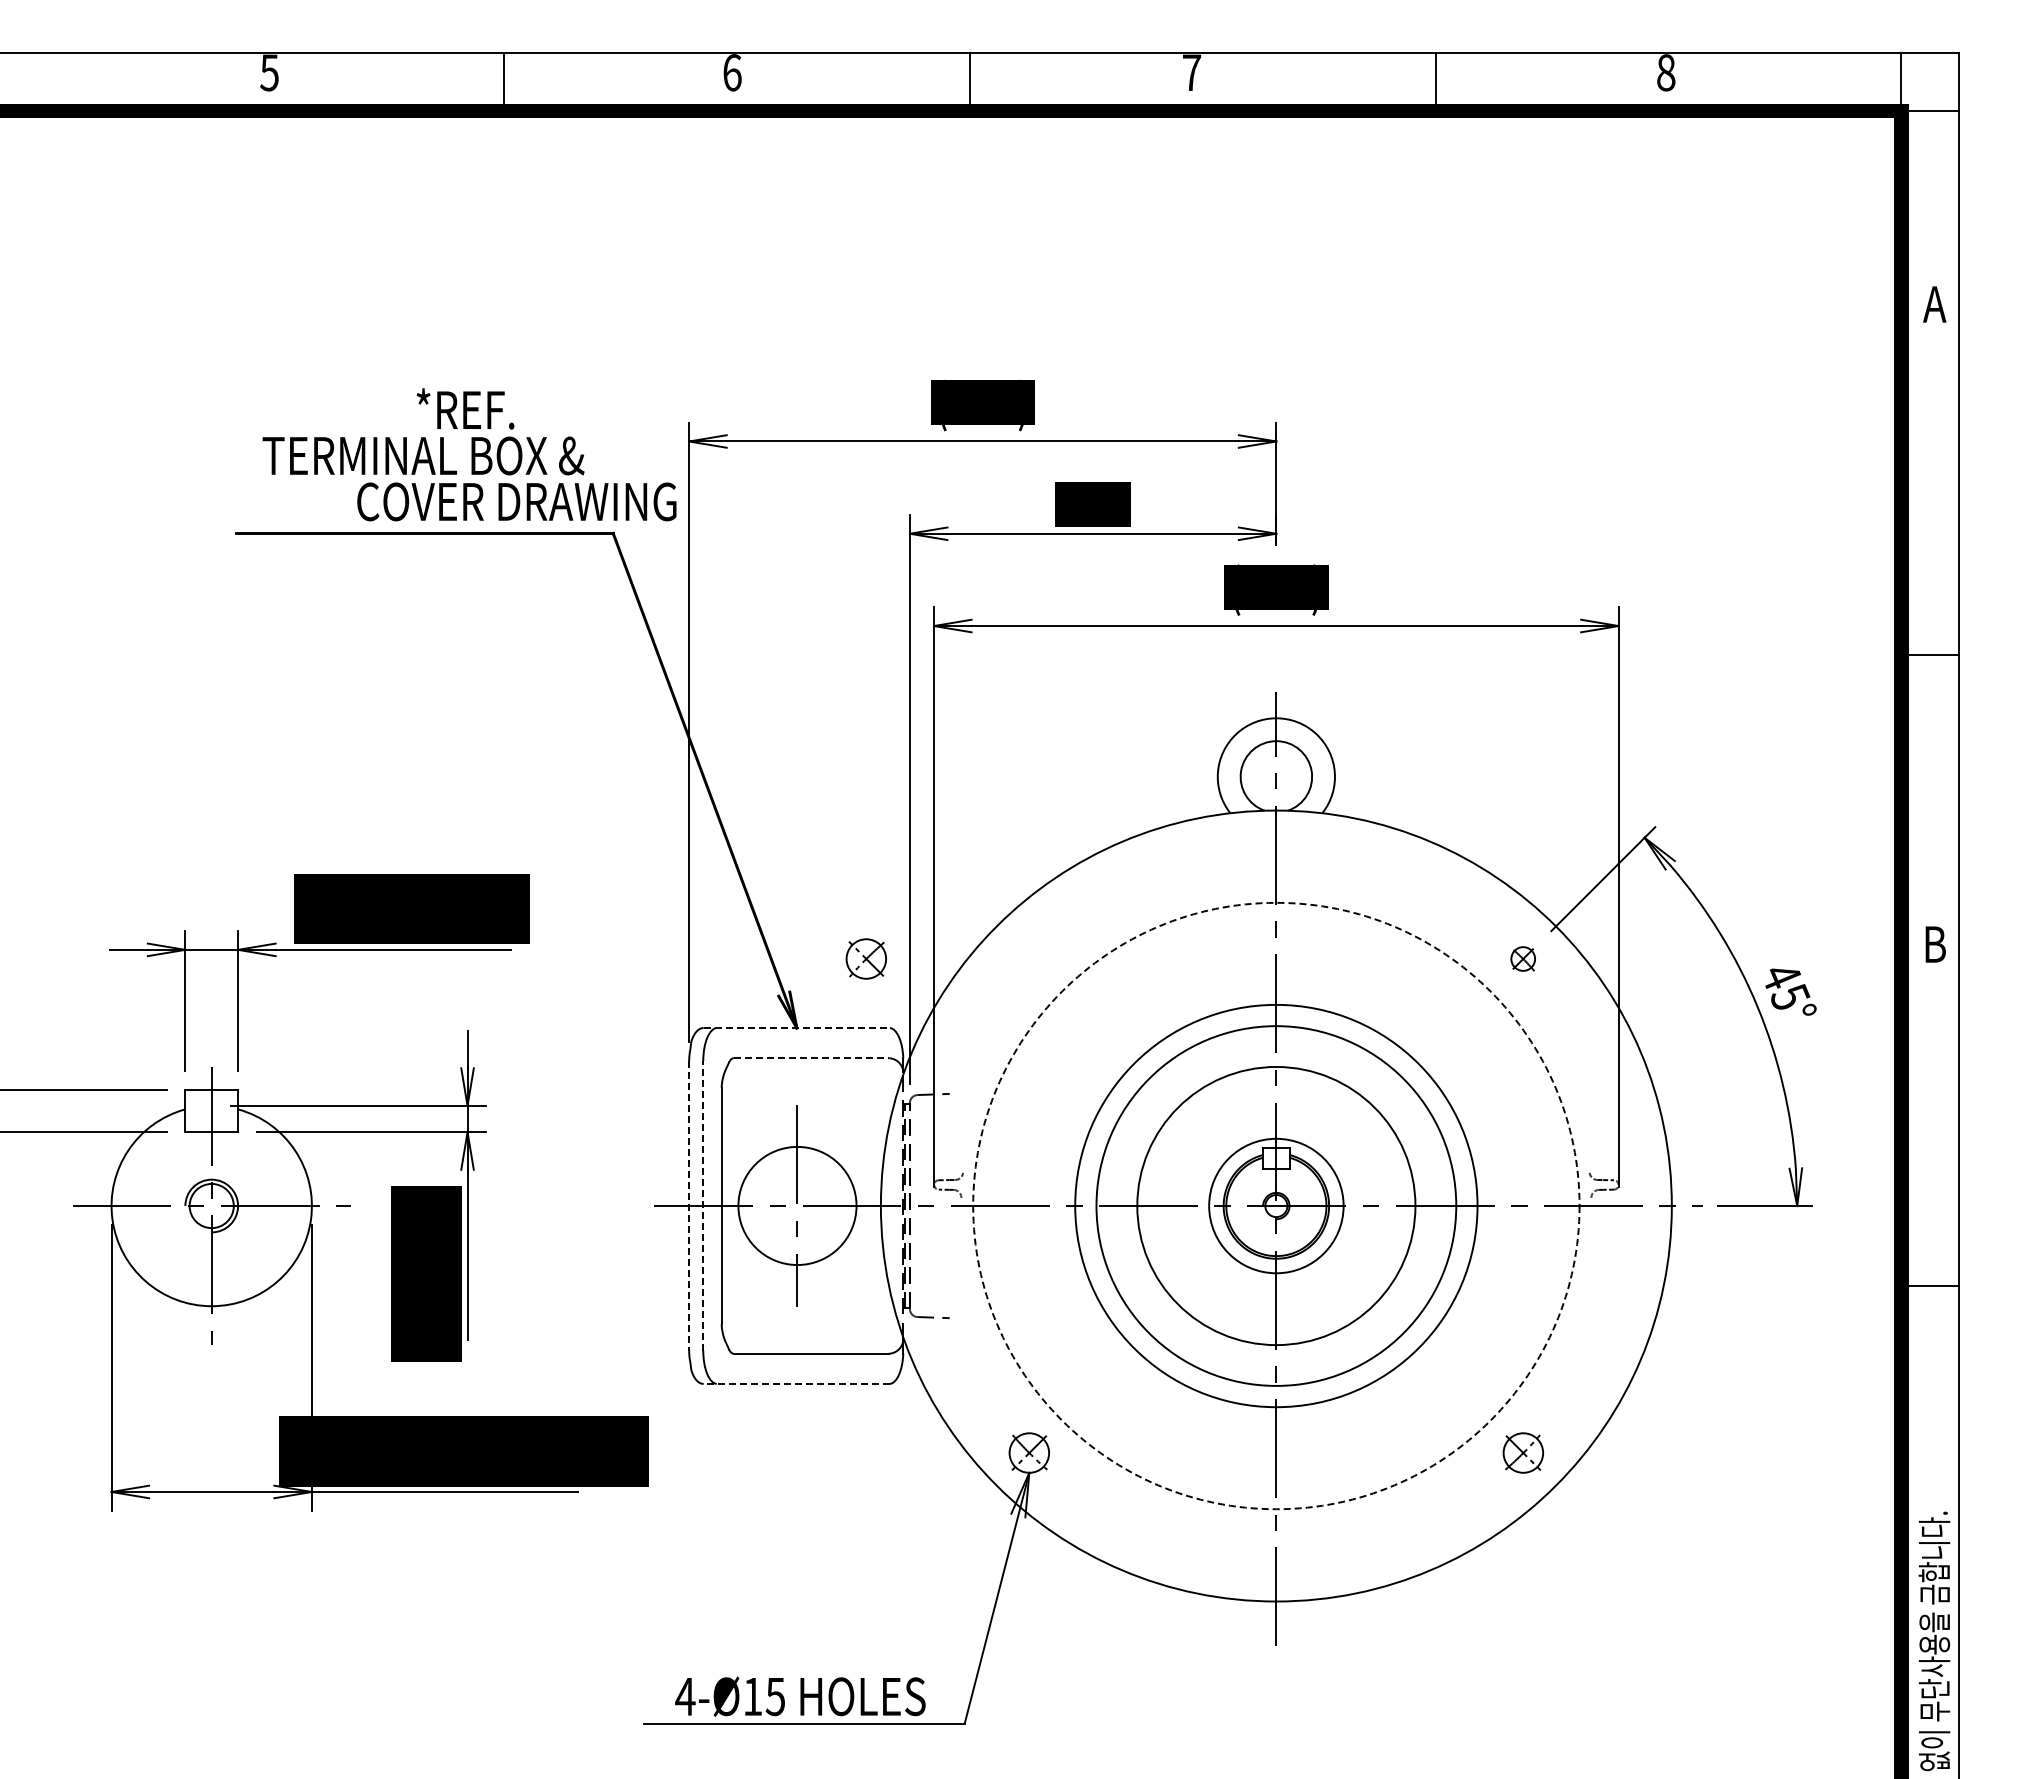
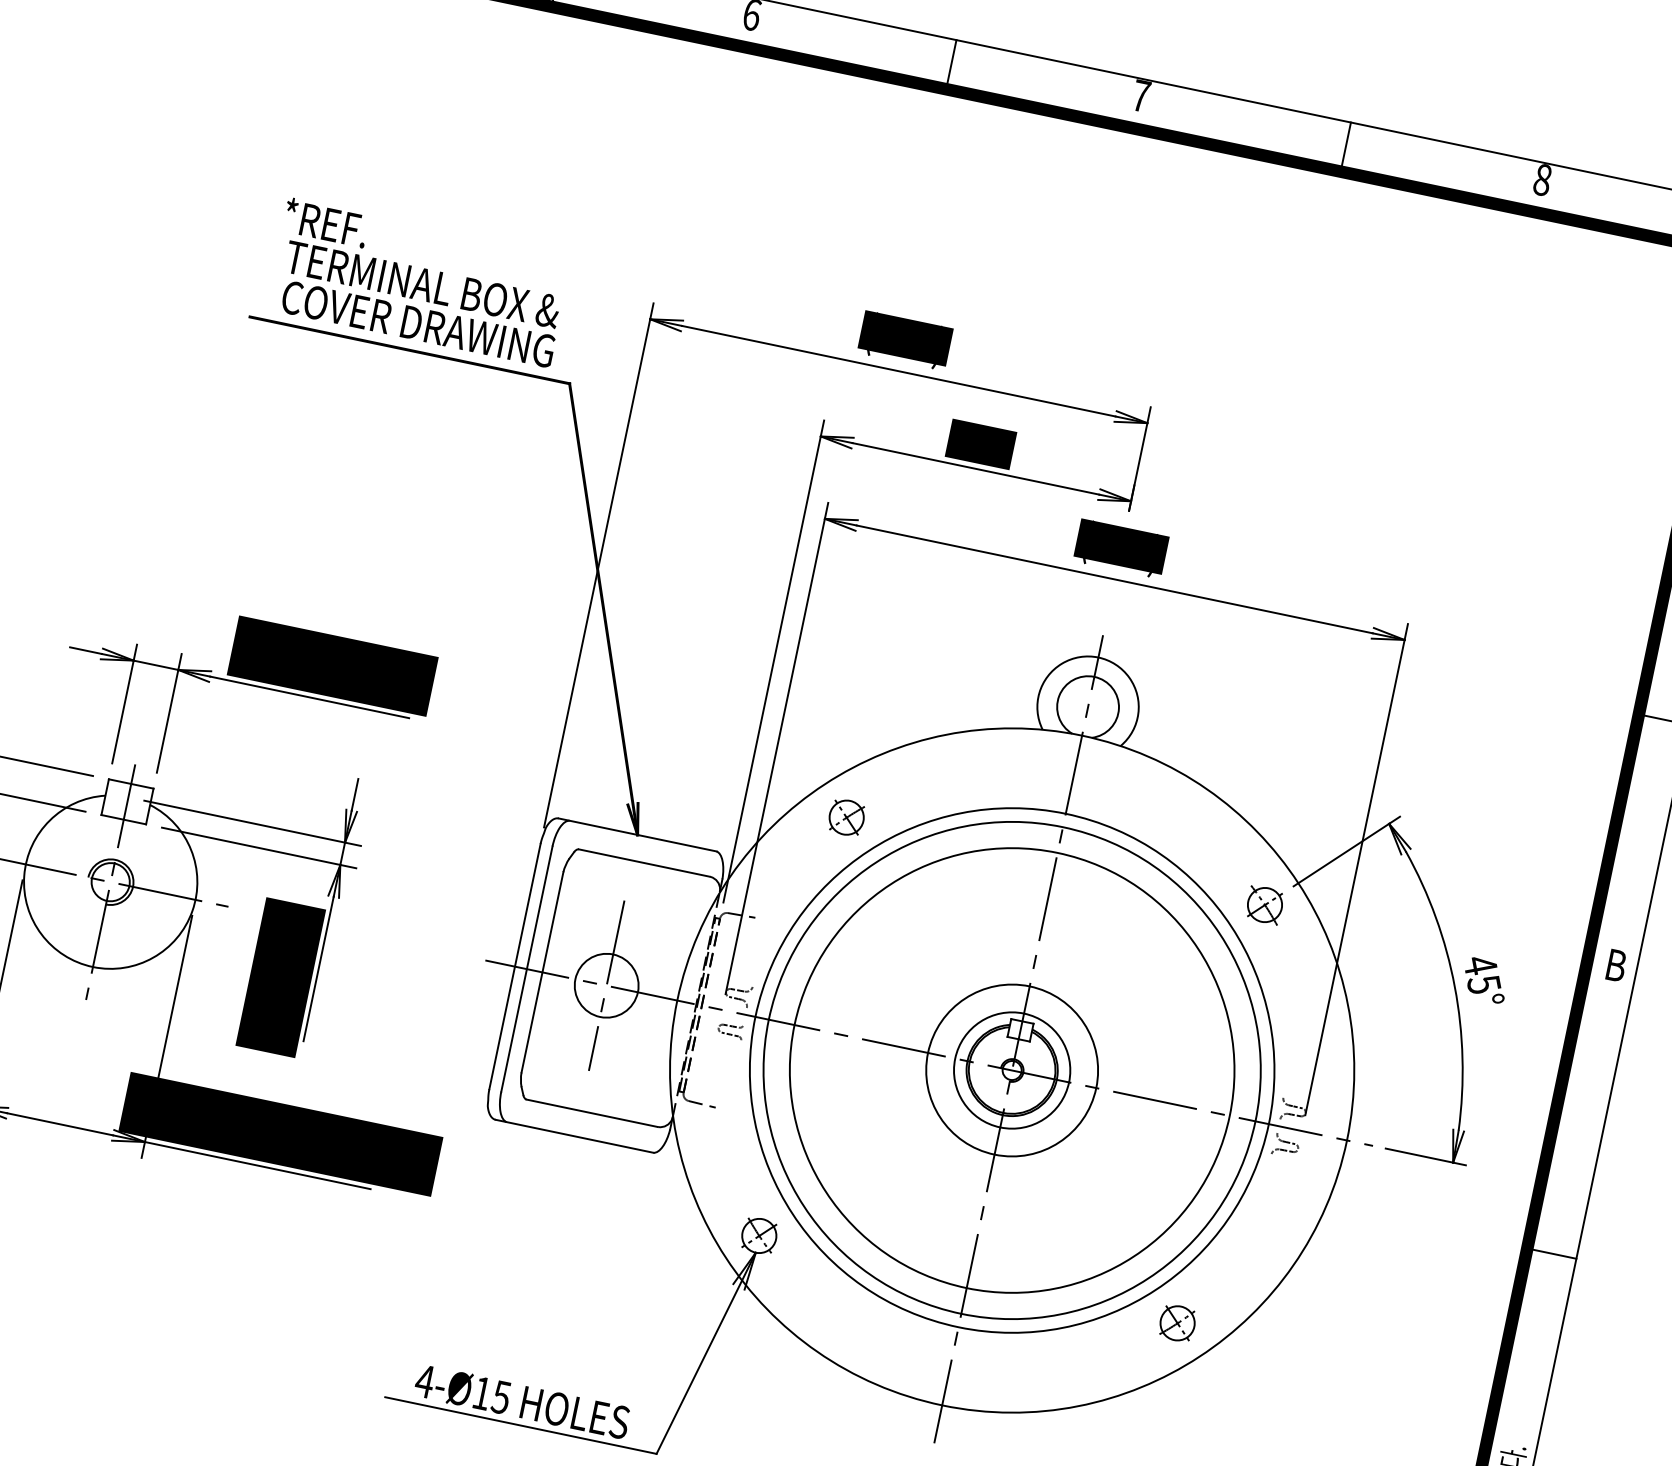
text: (465, 408) -> (326, 222), moved
text: (516, 501) -> (418, 323), moved
part: (865, 958) -> (846, 817), moved
part: (1522, 958) -> (1264, 904), size x1.67
line: (797, 1028) -> (638, 835), dashed -> solid
line: (811, 1058) -> (644, 863), dashed -> solid
line: (689, 1205) -> (515, 966), dashed -> solid
line: (703, 1205) -> (527, 968), dashed -> solid
circle: (797, 1205) -> (606, 985), size x0.62
circle: (1276, 1205) -> (1012, 1070), dashed -> solid
circle: (1276, 1205) -> (1012, 1070), size x0.71
circle: (1276, 1205) -> (1012, 1070), size x1.43
circle: (1276, 1206) -> (1012, 1070), size x1.43
part: (1603, 1226) -> (1285, 1145), added
part: (948, 1227) -> (730, 1030), added
line: (796, 1383) -> (574, 1135), dashed -> solid

